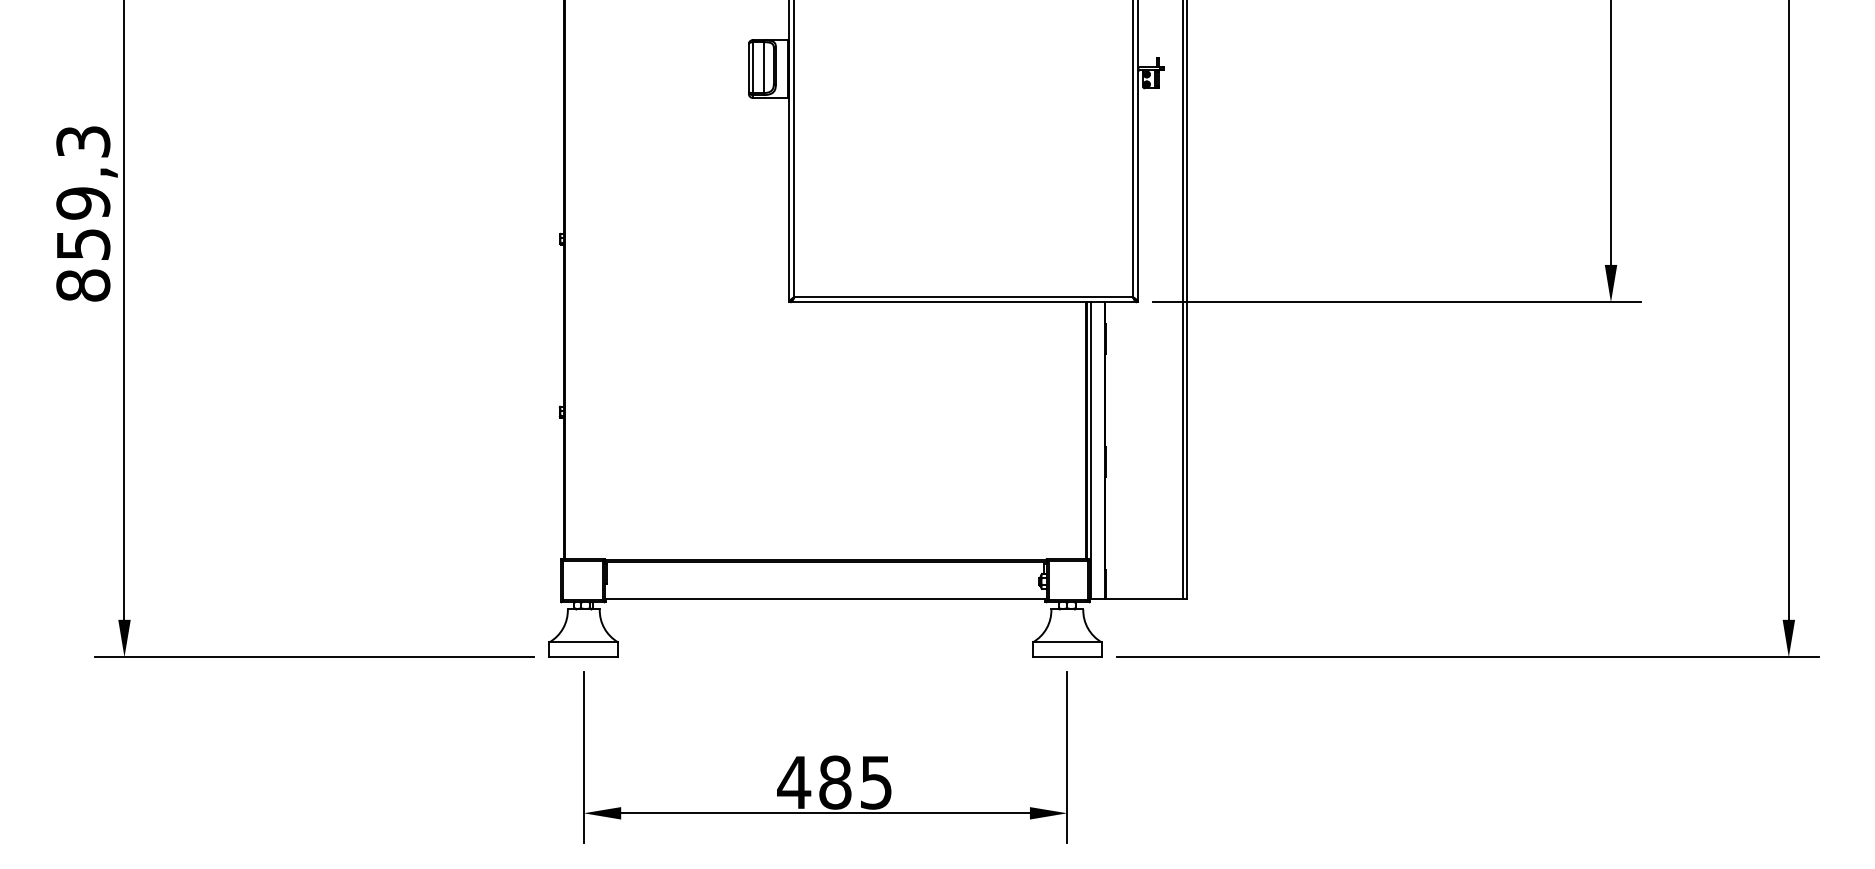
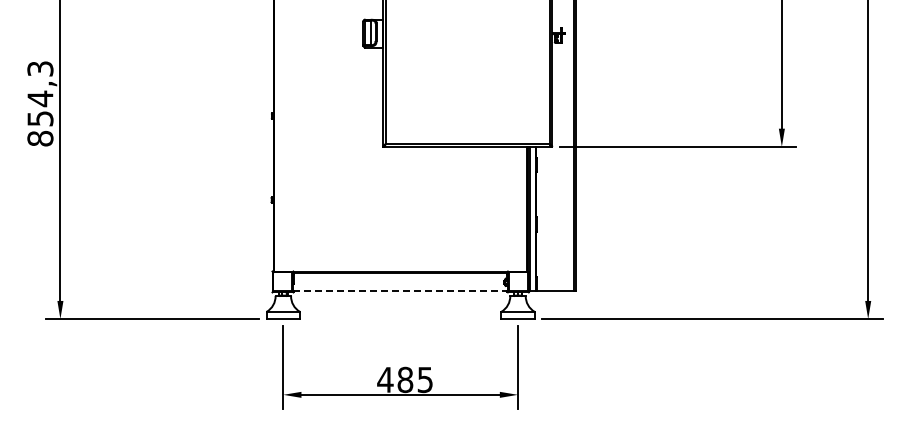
text: (83, 202) -> (40, 98), 859,3 -> 854,3
line: (827, 600) -> (401, 291), solid -> dashed

